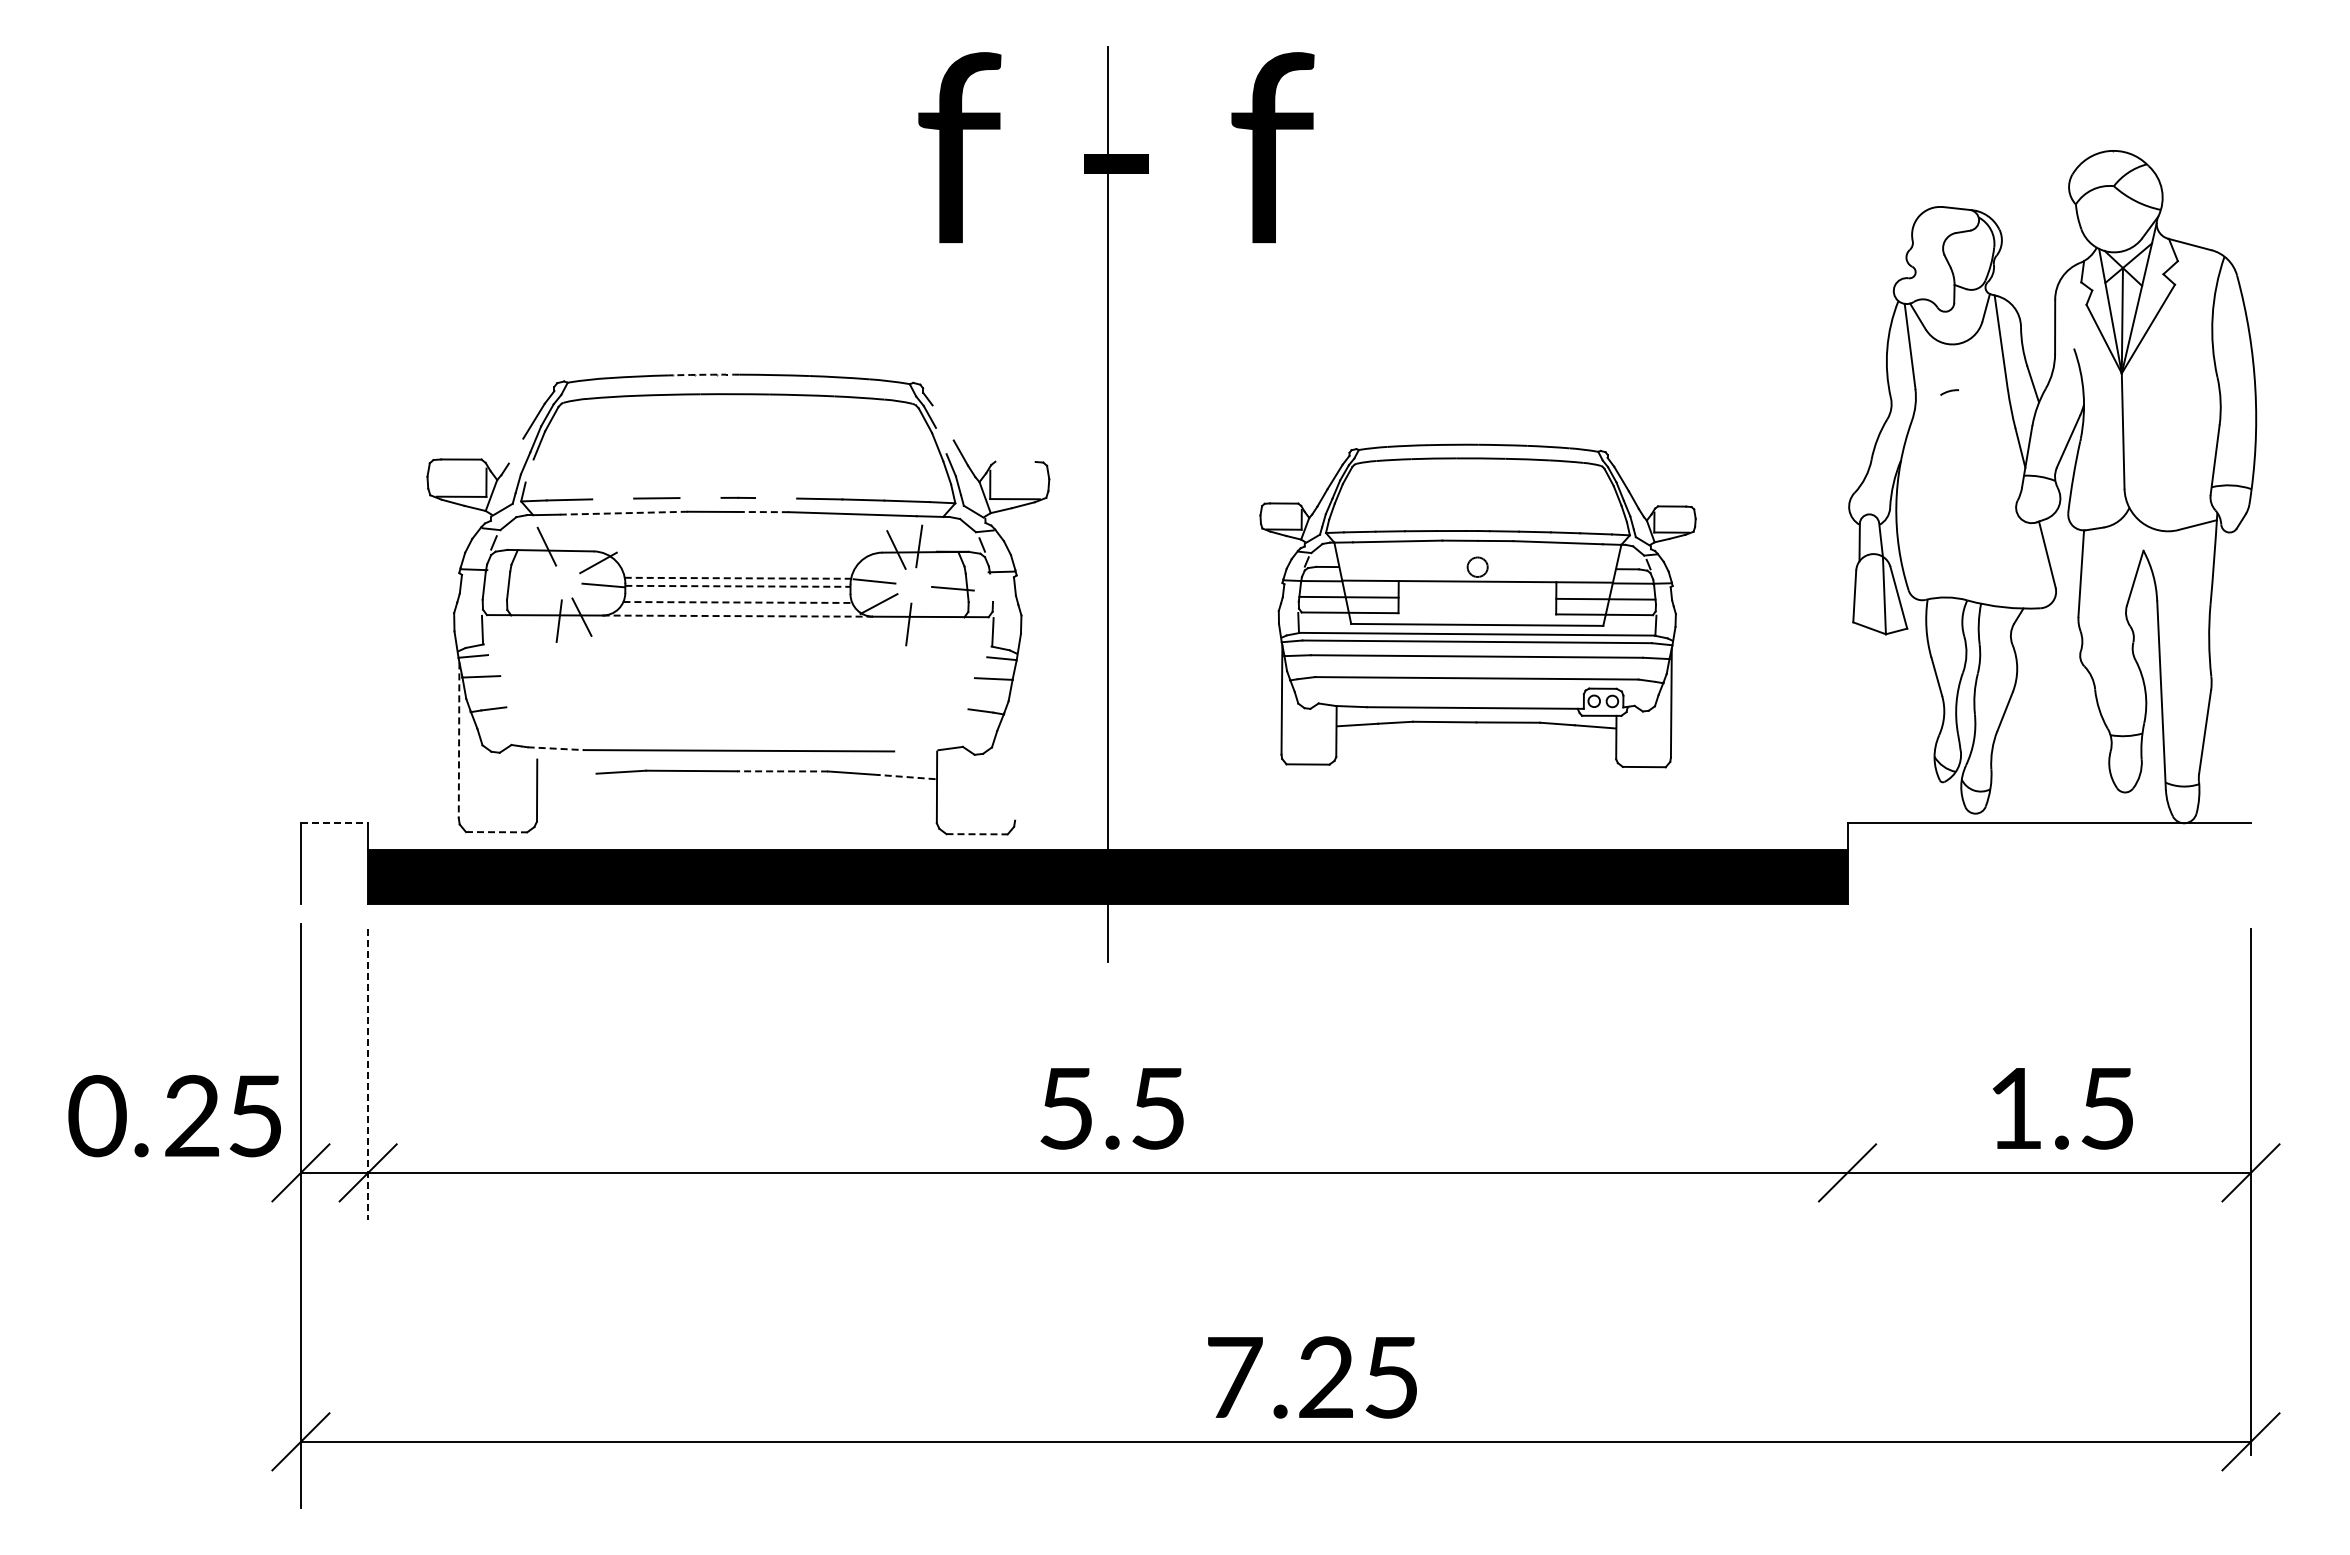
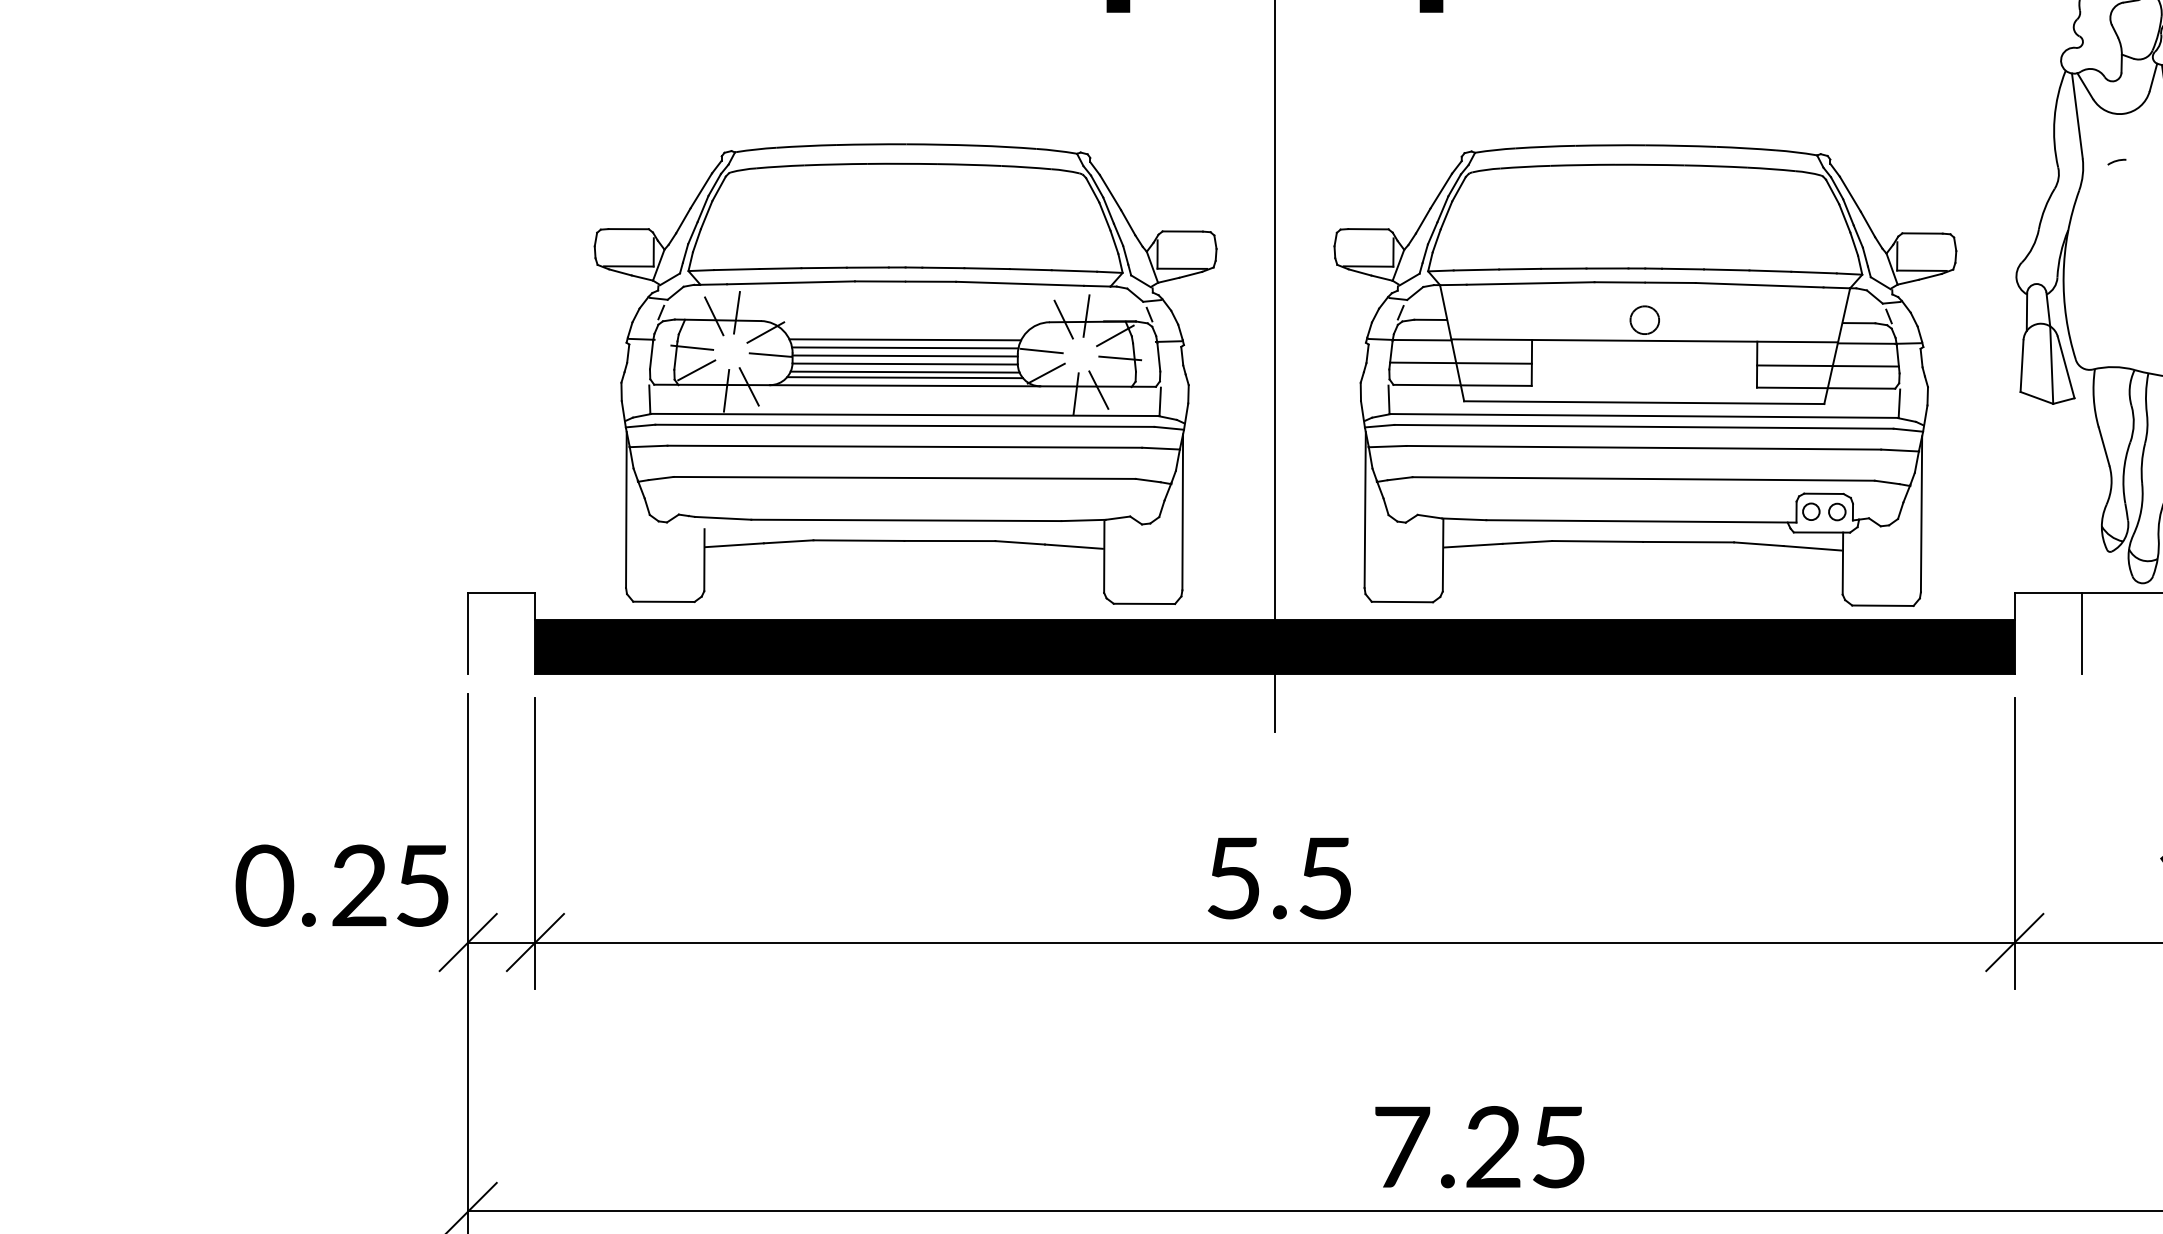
arc: (704, 374) -> (871, 144), dashed -> solid
line: (942, 422) -> (1109, 192), added
line: (941, 440) -> (1108, 210), added
line: (515, 450) -> (682, 220), added
line: (1015, 461) -> (1182, 231), added
line: (529, 470) -> (696, 240), added
line: (700, 497) -> (867, 267), added
line: (613, 498) -> (780, 268), added
line: (776, 498) -> (943, 268), added
line: (763, 512) -> (930, 282), dashed -> solid
line: (623, 513) -> (790, 283), dashed -> solid
line: (569, 542) -> (736, 312), added
line: (947, 566) -> (1114, 336), added
line: (737, 569) -> (904, 339), added
line: (524, 577) -> (691, 347), added
line: (738, 578) -> (905, 348), dashed -> solid
line: (737, 586) -> (904, 356), dashed -> solid
line: (991, 587) -> (1158, 357), added
line: (737, 593) -> (904, 363), added
line: (528, 600) -> (695, 370), added
line: (738, 602) -> (905, 372), dashed -> solid
part: (1477, 605) -> (1644, 375), size x1.43
line: (737, 607) -> (904, 377), added
line: (738, 616) -> (905, 386), dashed -> solid
line: (931, 620) -> (1098, 390), added
line: (737, 645) -> (904, 415), added
line: (737, 656) -> (904, 426), added
line: (737, 677) -> (904, 447), added
line: (737, 708) -> (904, 478), added
line: (459, 740) -> (626, 510), dashed -> solid
line: (1015, 742) -> (1182, 512), added
line: (556, 748) -> (723, 518), dashed -> solid
line: (916, 750) -> (1083, 520), added
line: (782, 771) -> (949, 541), dashed -> solid
line: (567, 775) -> (734, 545), added
line: (906, 777) -> (1073, 547), dashed -> solid
line: (334, 823) -> (501, 593), dashed -> solid
line: (496, 832) -> (663, 602), dashed -> solid
line: (977, 834) -> (1144, 604), dashed -> solid
line: (1914, 863) -> (2081, 633), added
line: (1847, 1073) -> (2014, 843), added
line: (368, 1074) -> (535, 844), dashed -> solid

